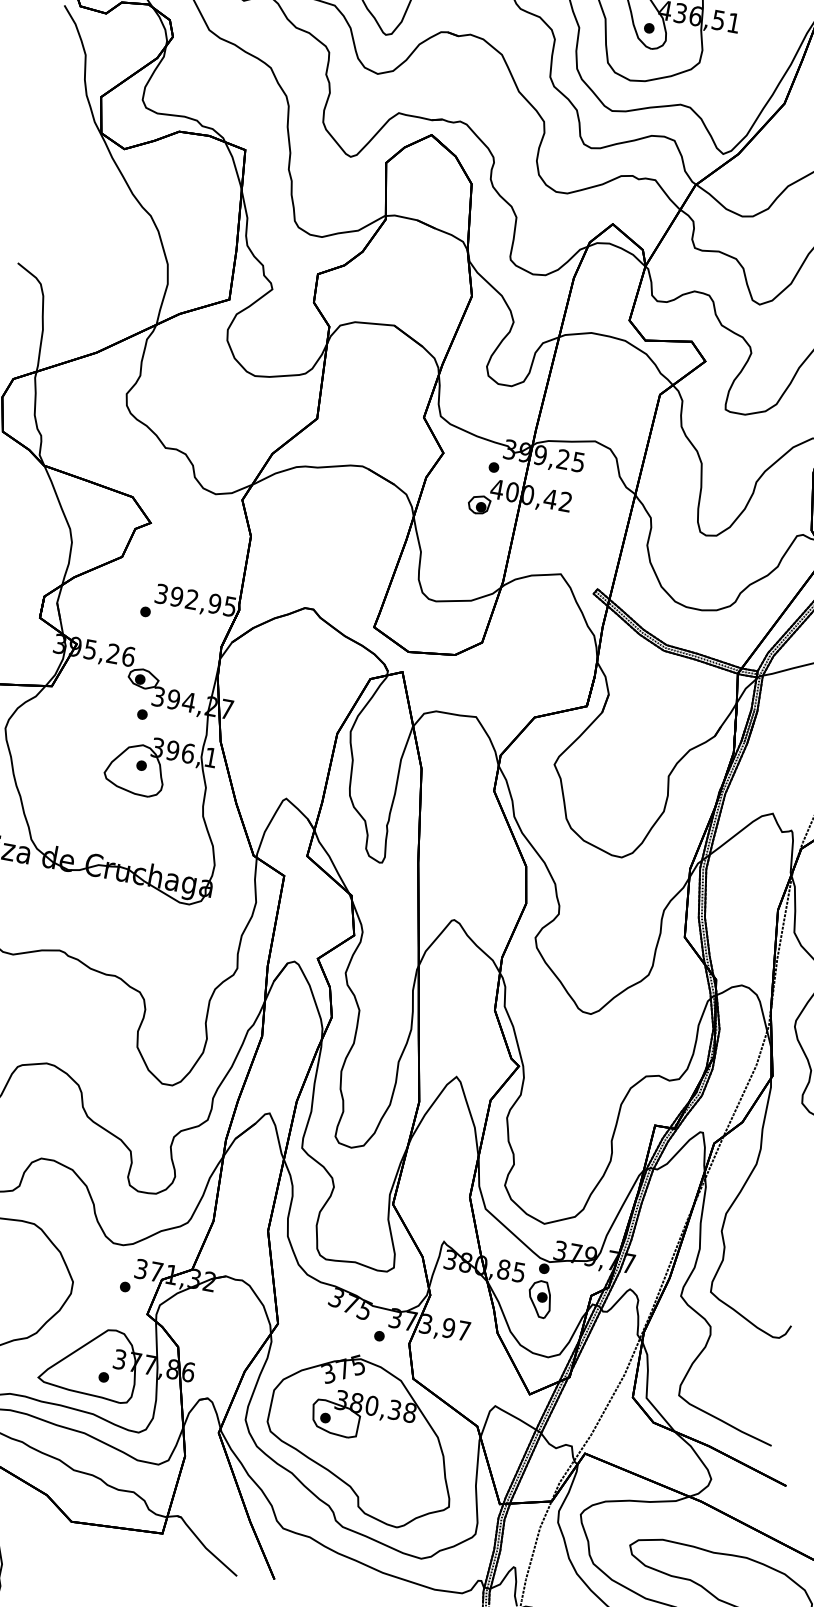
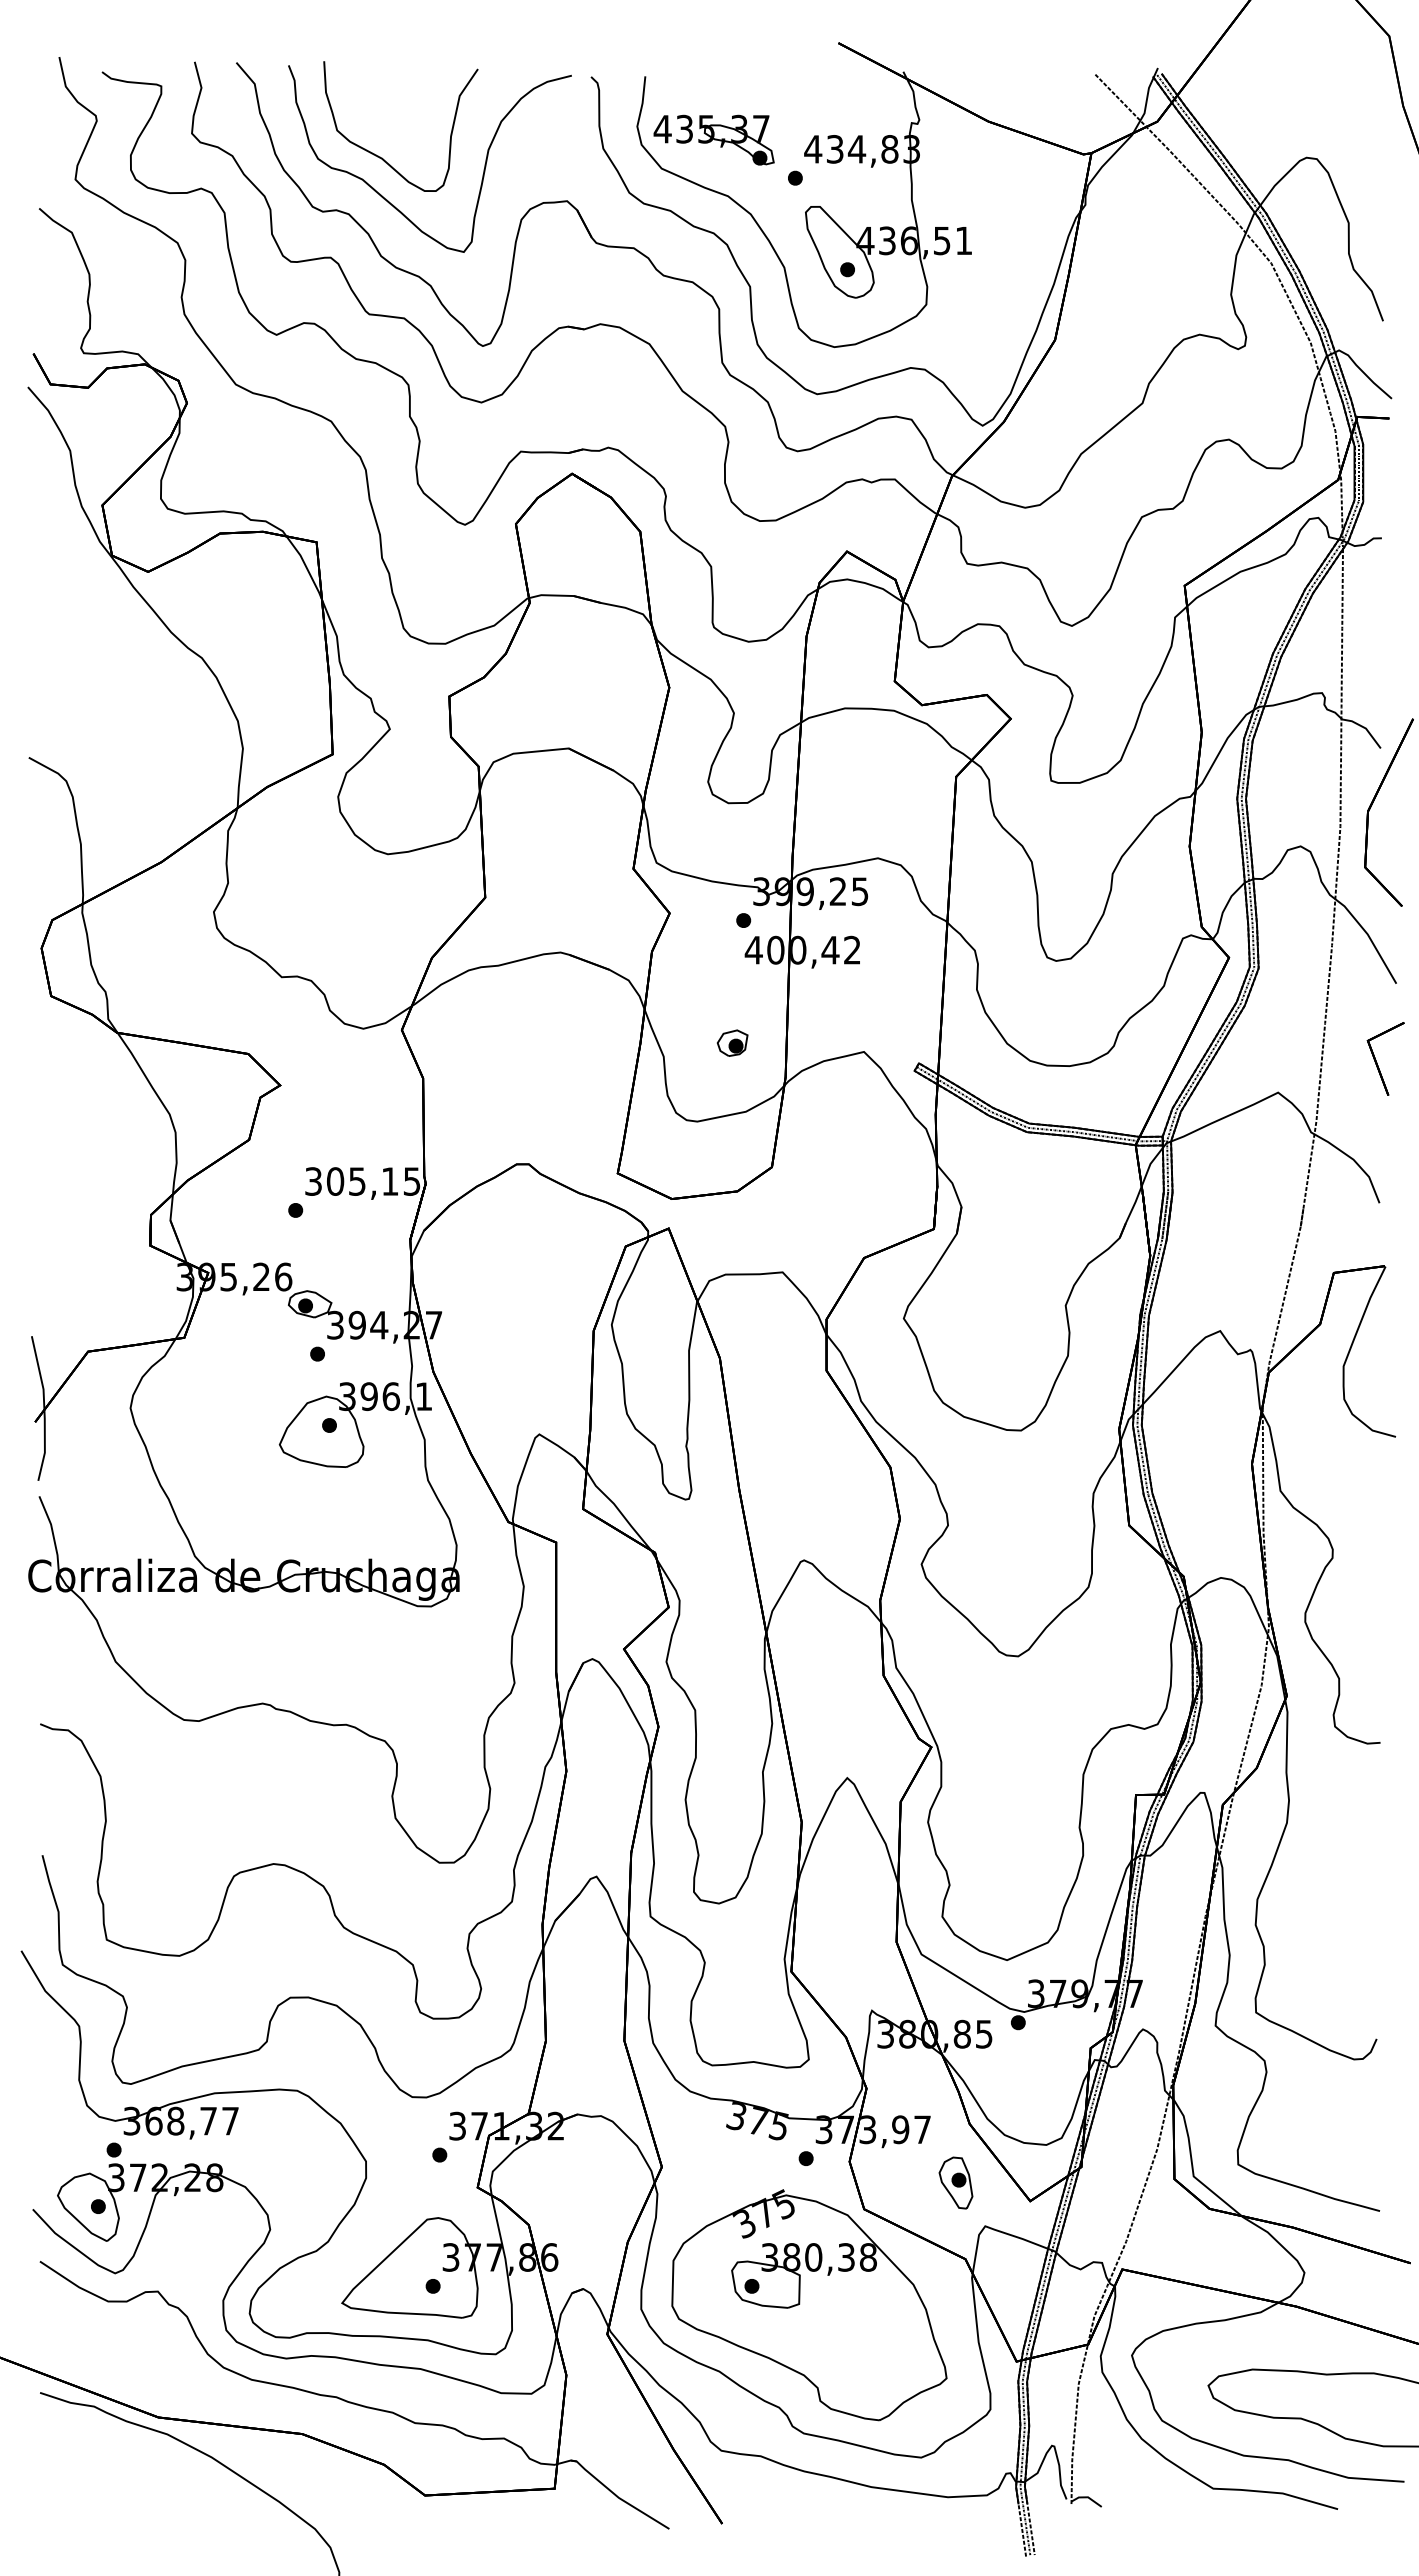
part: (479, 504) -> (732, 1042), moved
text: (195, 600) -> (362, 1181), 392,95 -> 305,15
part: (539, 1298) -> (955, 2182), moved

